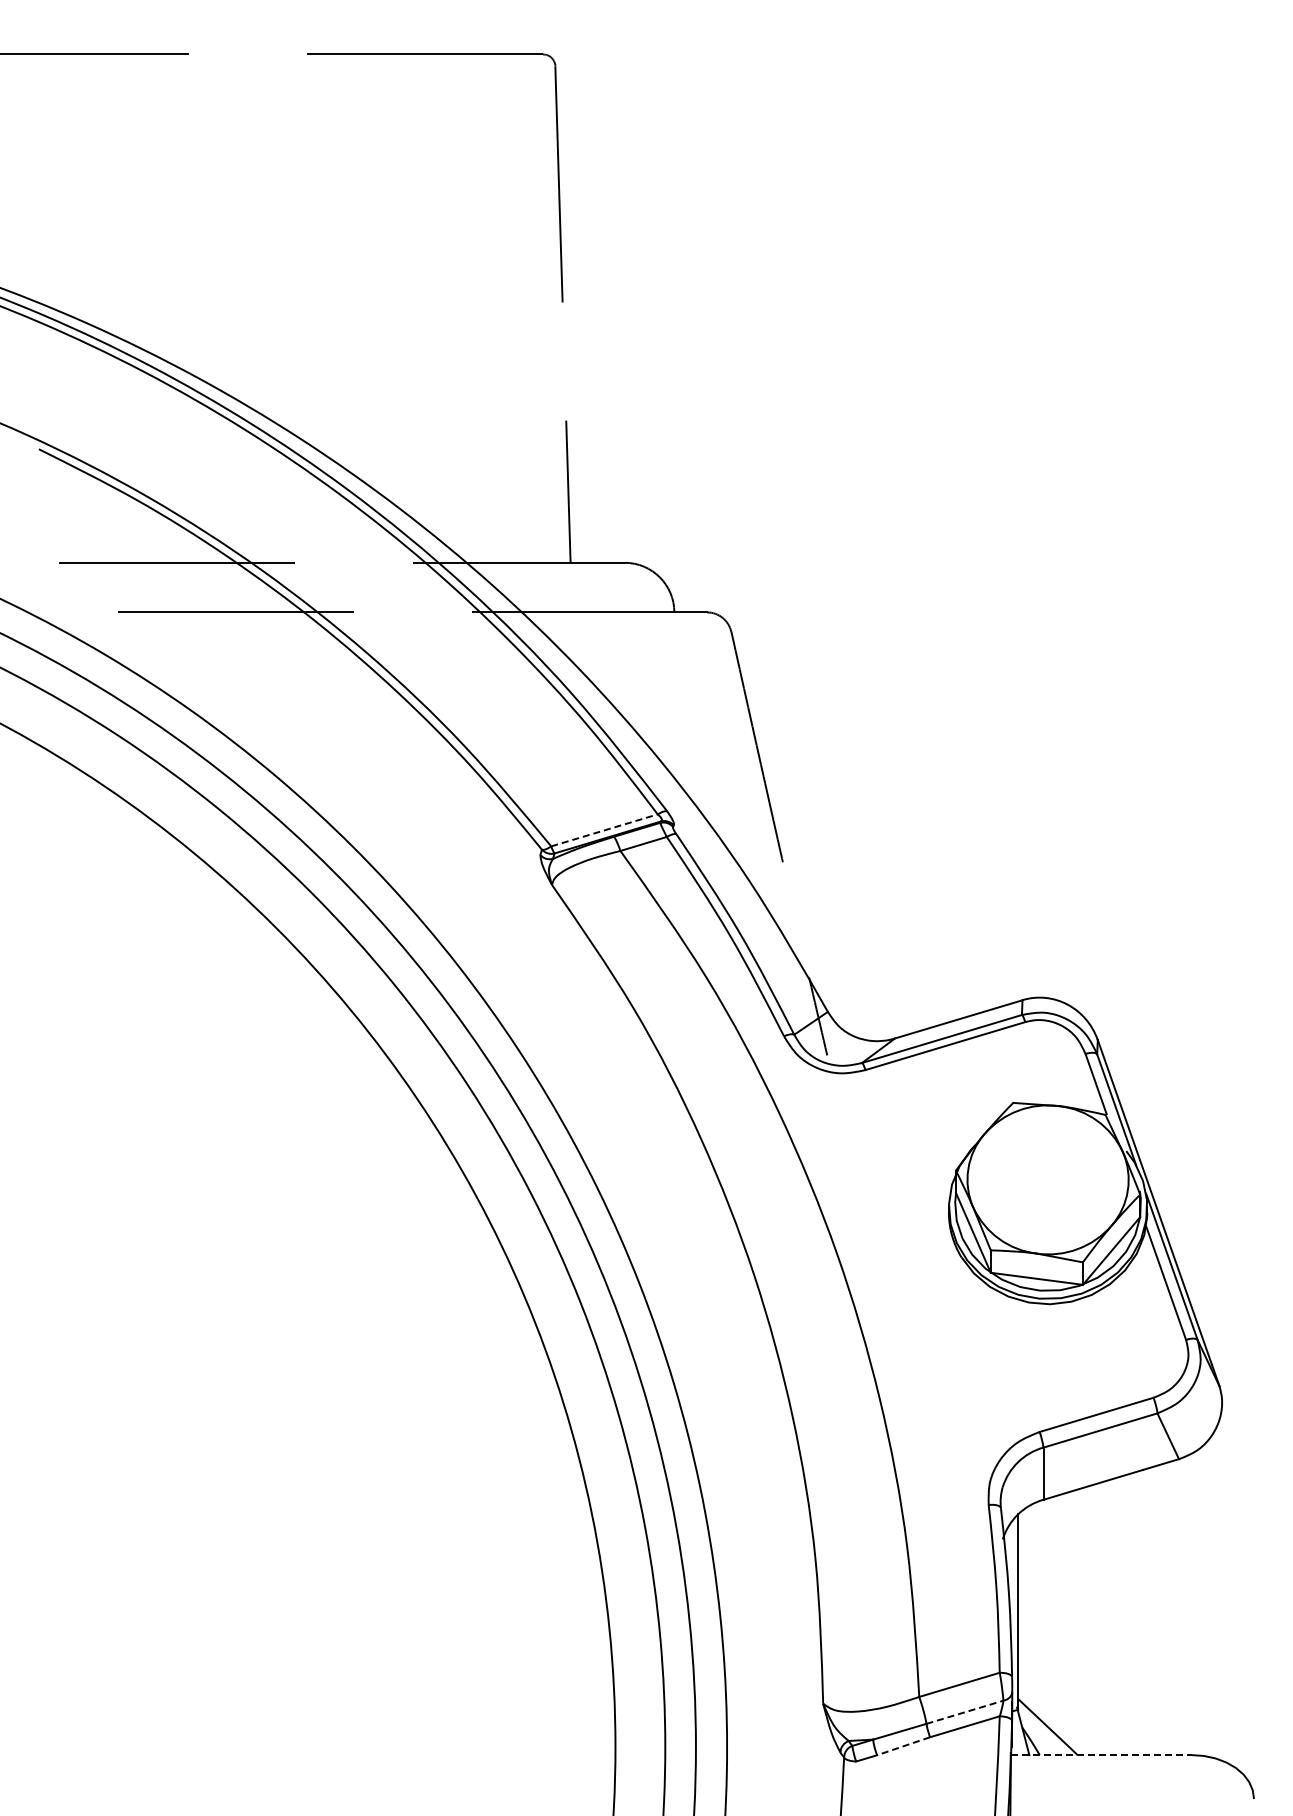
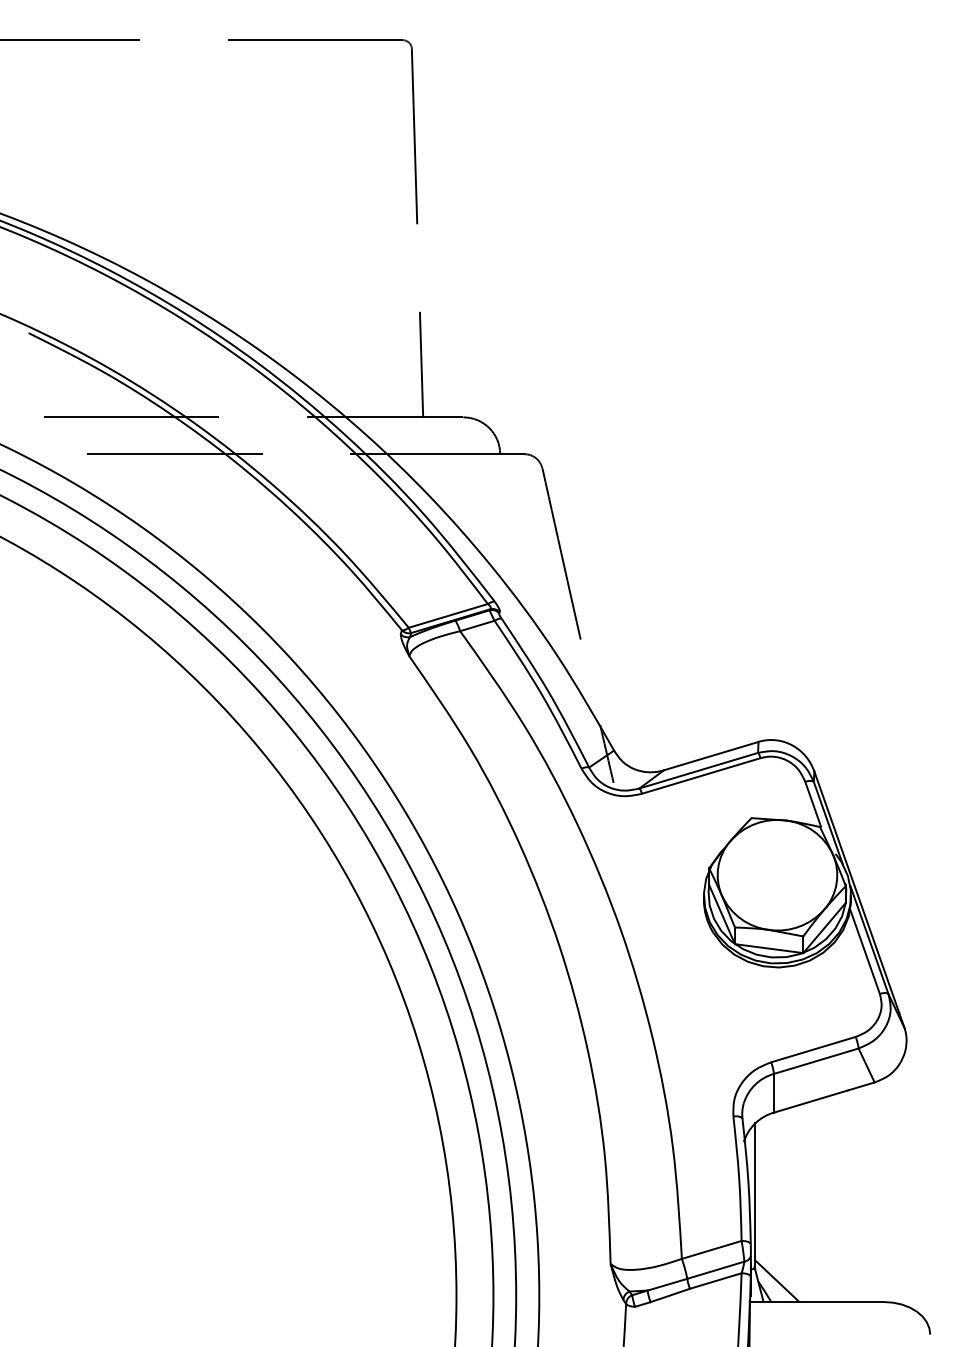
line: (604, 830) -> (448, 615), dashed -> solid
line: (965, 1712) -> (716, 1270), dashed -> solid
line: (903, 1746) -> (670, 1295), dashed -> solid
line: (1101, 1755) -> (817, 1302), dashed -> solid

